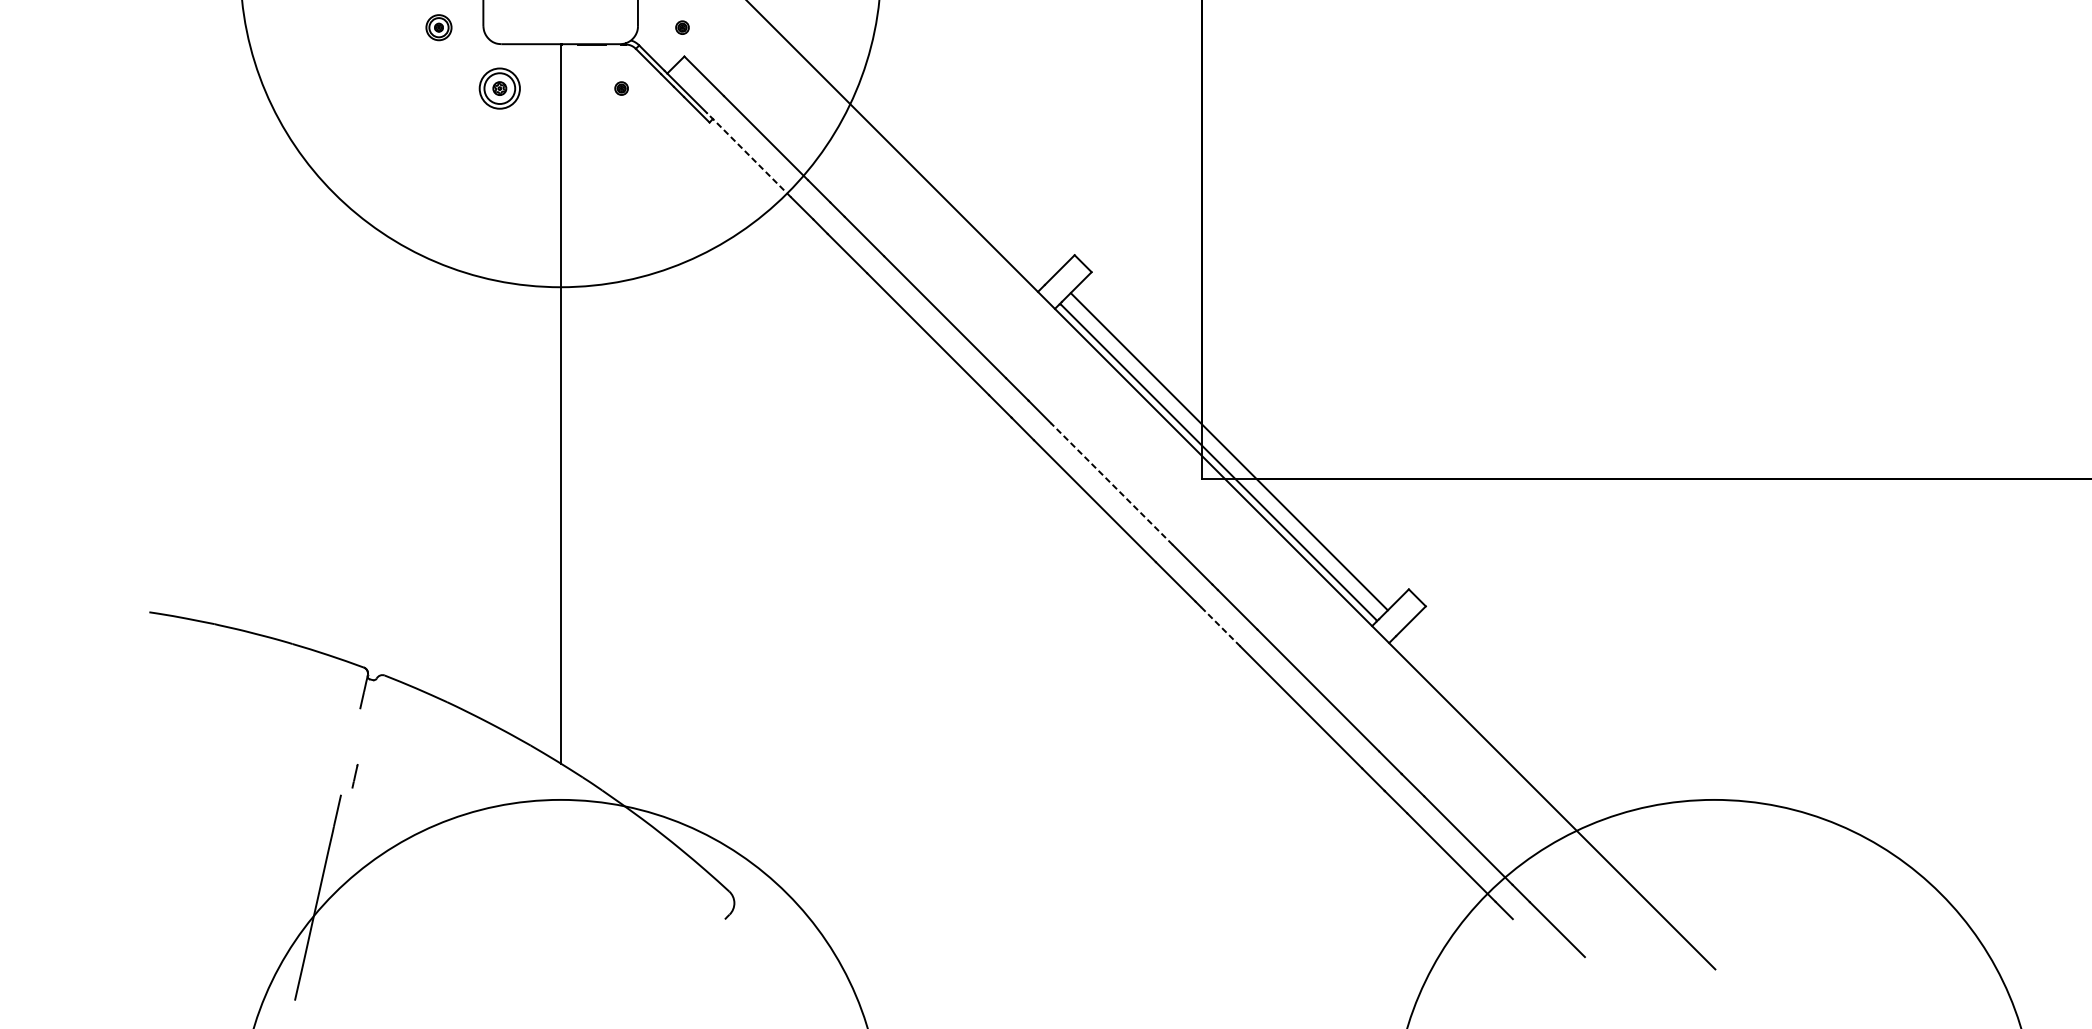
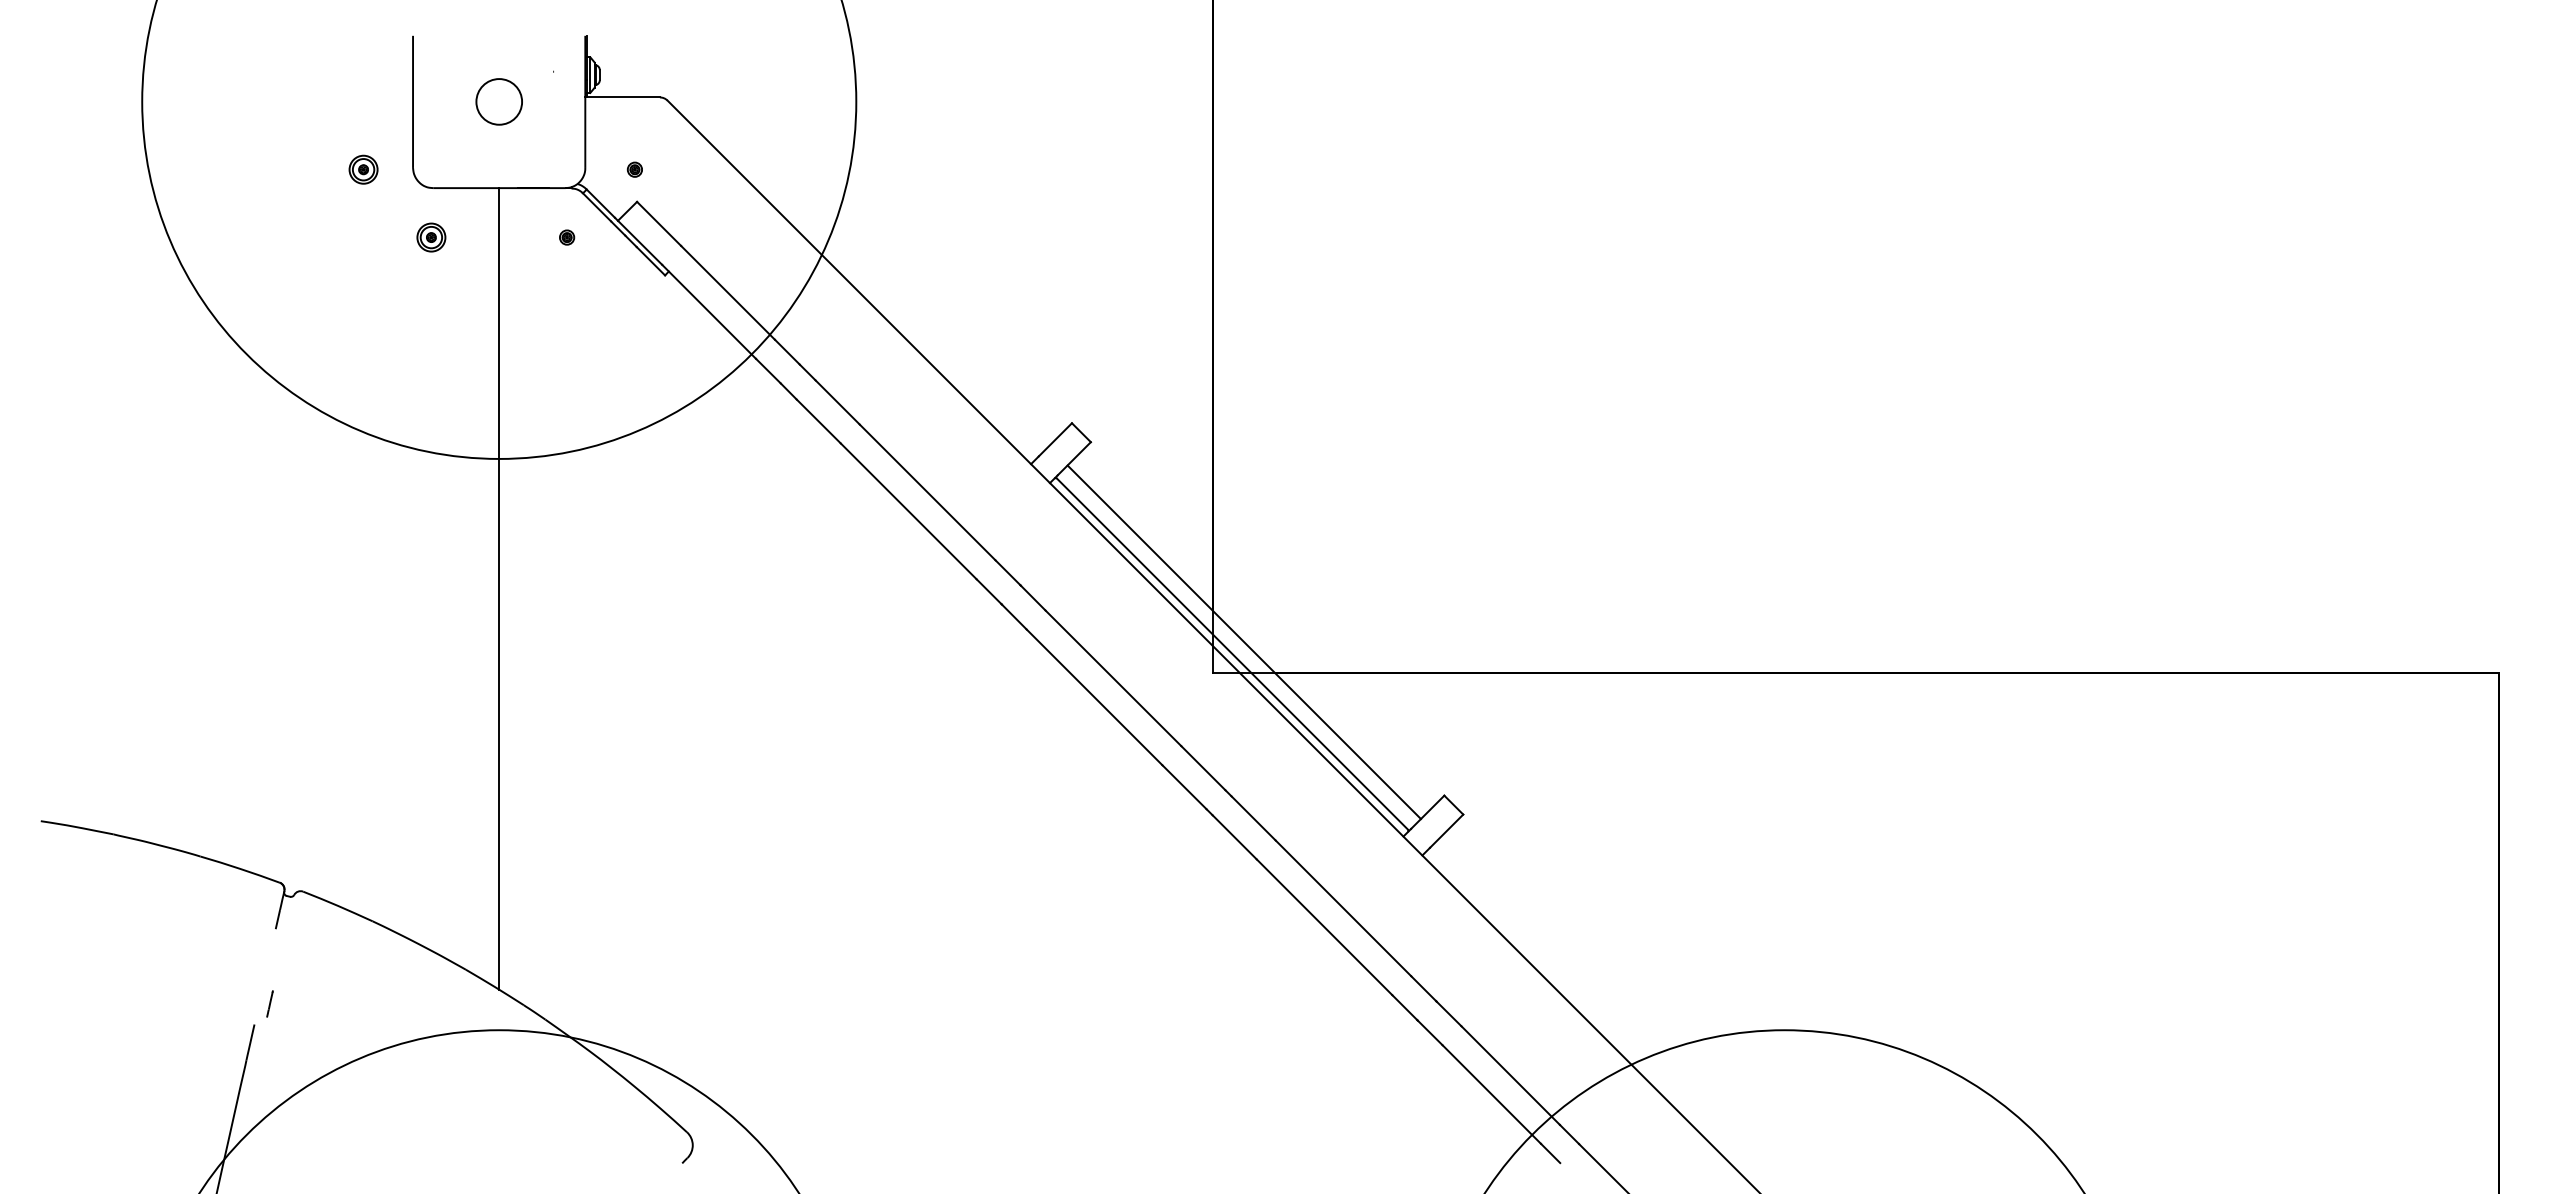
part: (499, 88) -> (431, 237), size x0.62
line: (748, 154) -> (708, 311), dashed -> solid
line: (1111, 484) -> (1113, 678), dashed -> solid
line: (1220, 626) -> (1234, 836), dashed -> solid

